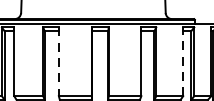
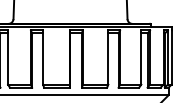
line: (183, 61) -> (141, 57), dashed -> solid
line: (59, 62) -> (43, 58), dashed -> solid

